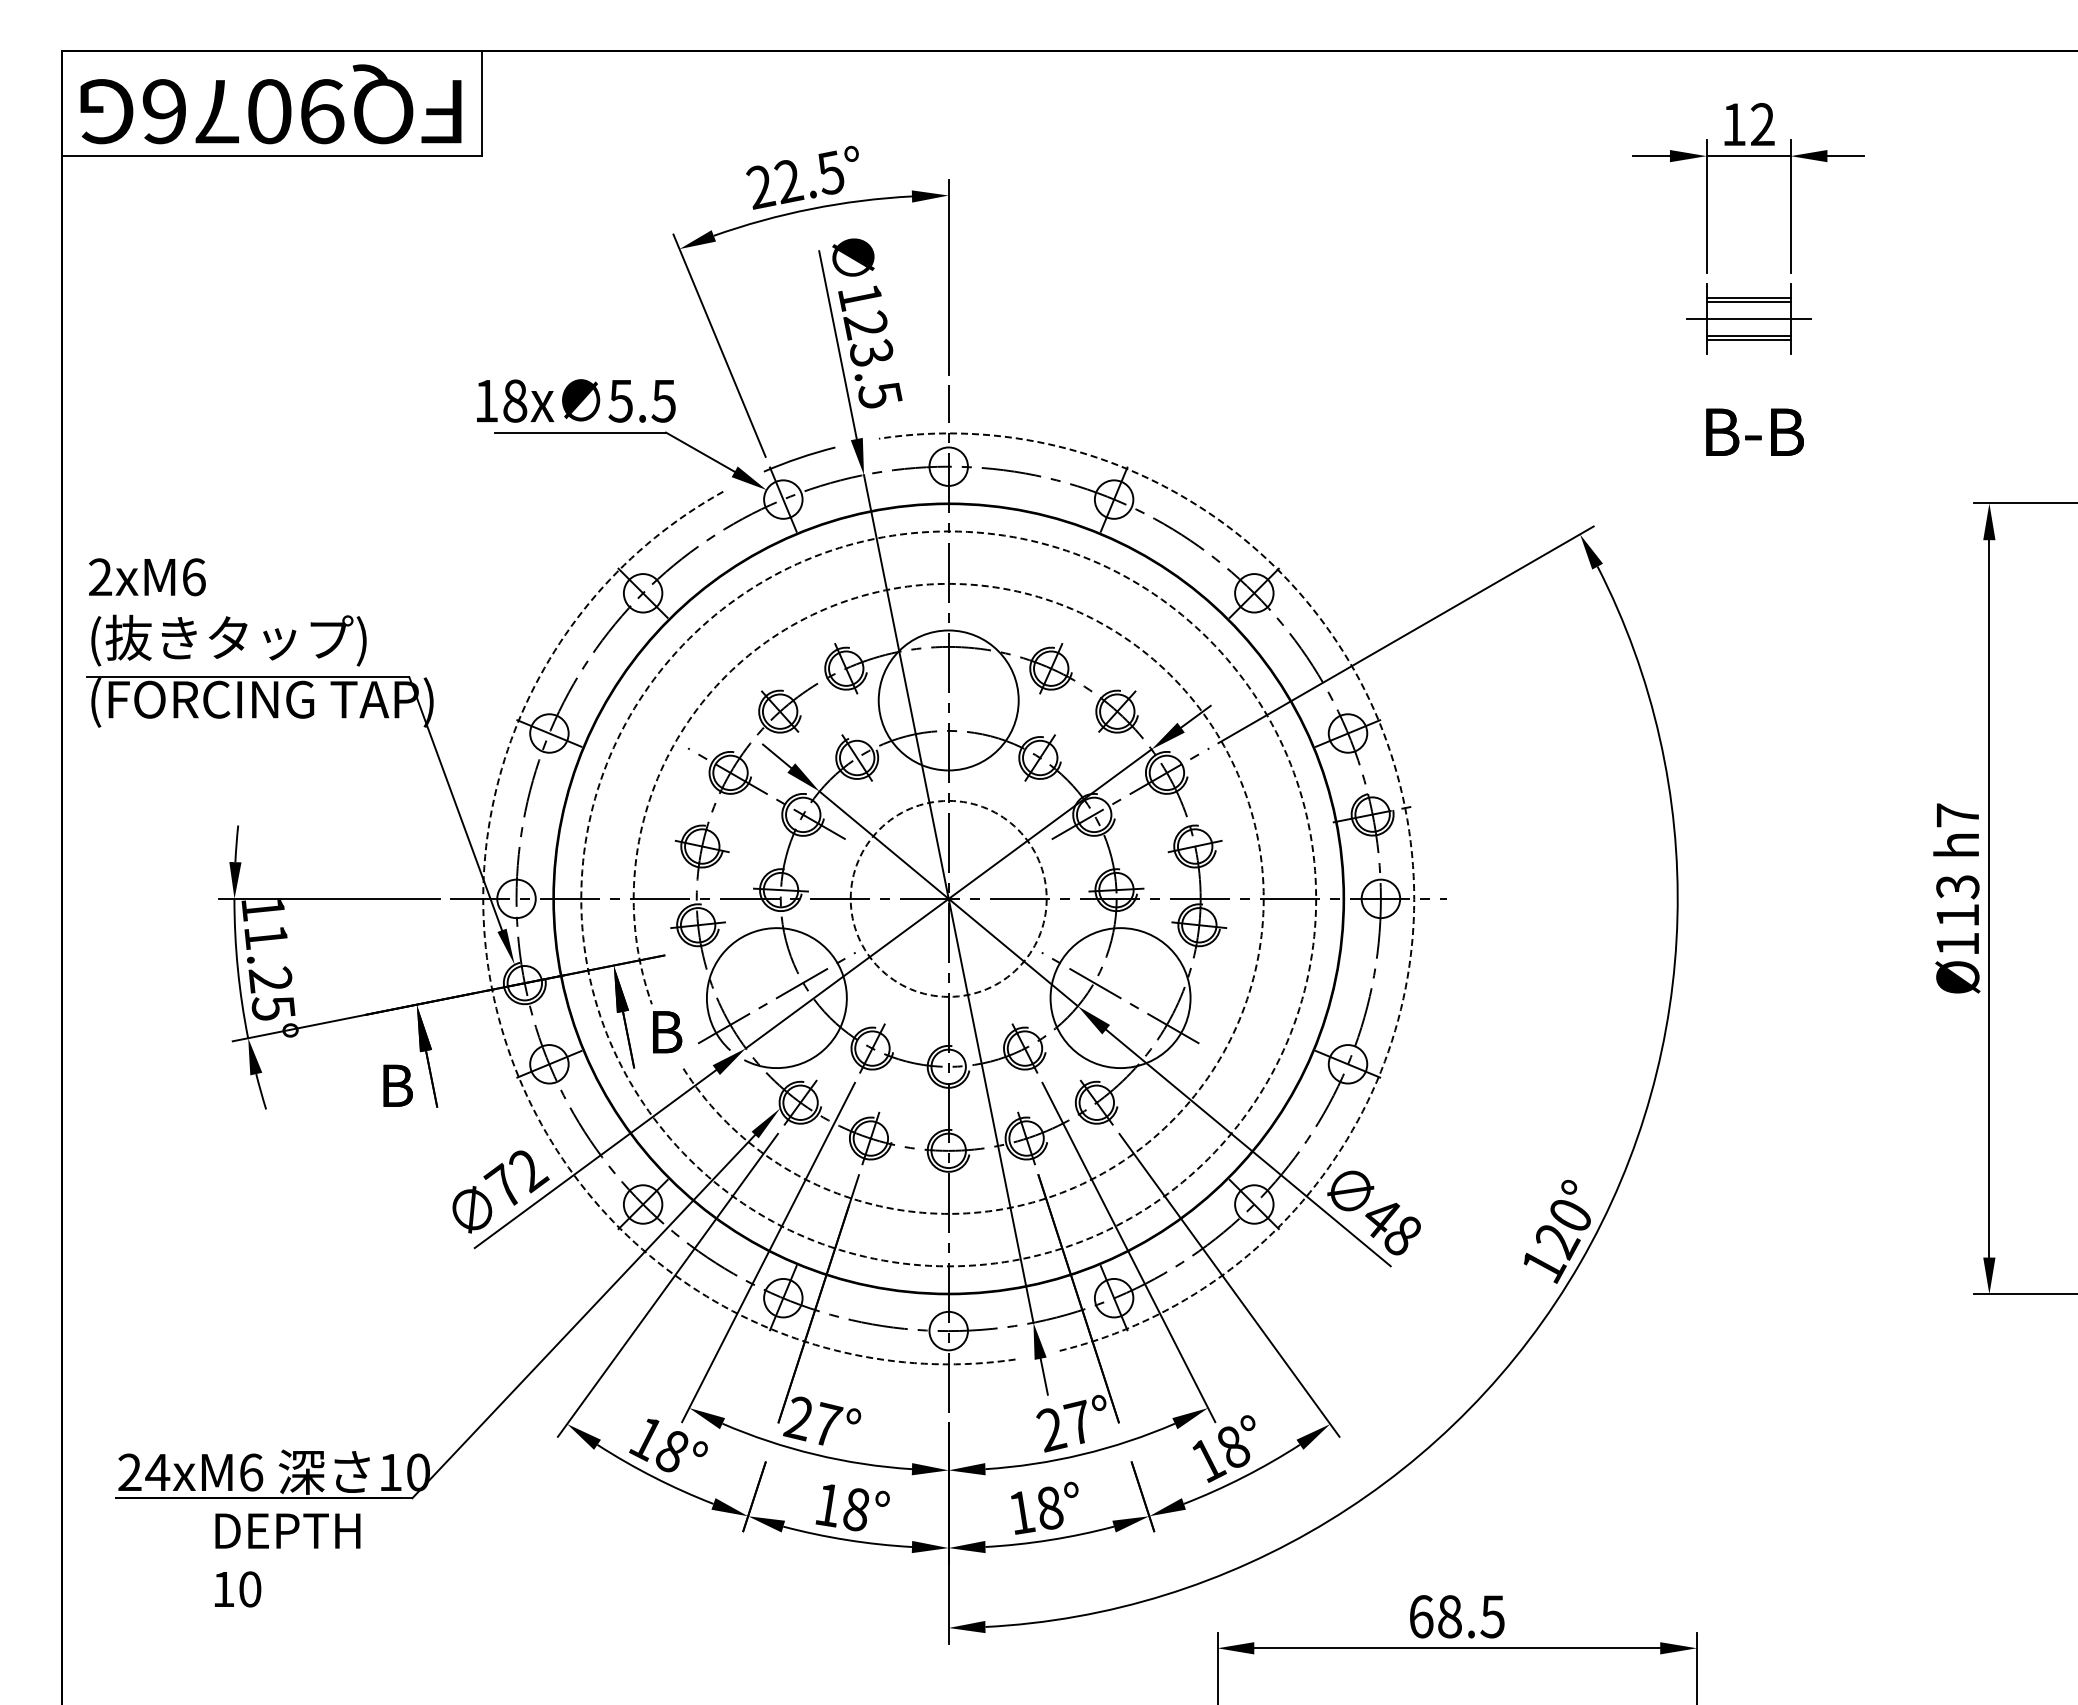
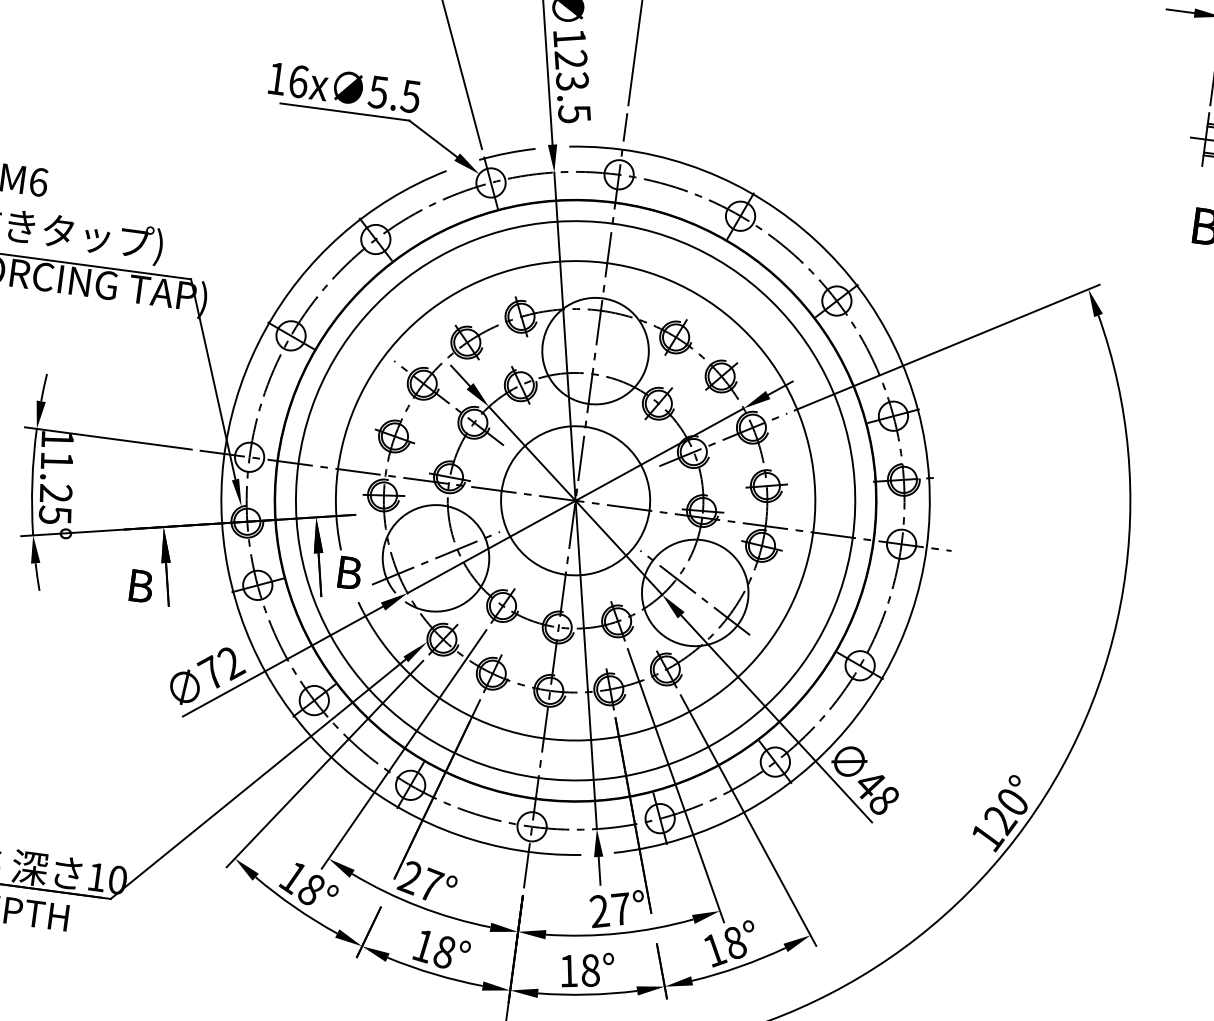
text: (515, 400) -> (298, 81), 18x -> 16x
arc: (1231, 760) -> (802, 424), dashed -> solid
arc: (1405, 808) -> (929, 478), dashed -> solid
circle: (948, 898) -> (575, 500), dashed -> solid
circle: (948, 898) -> (575, 500), dashed -> solid
arc: (507, 1048) -> (227, 569), dashed -> solid

